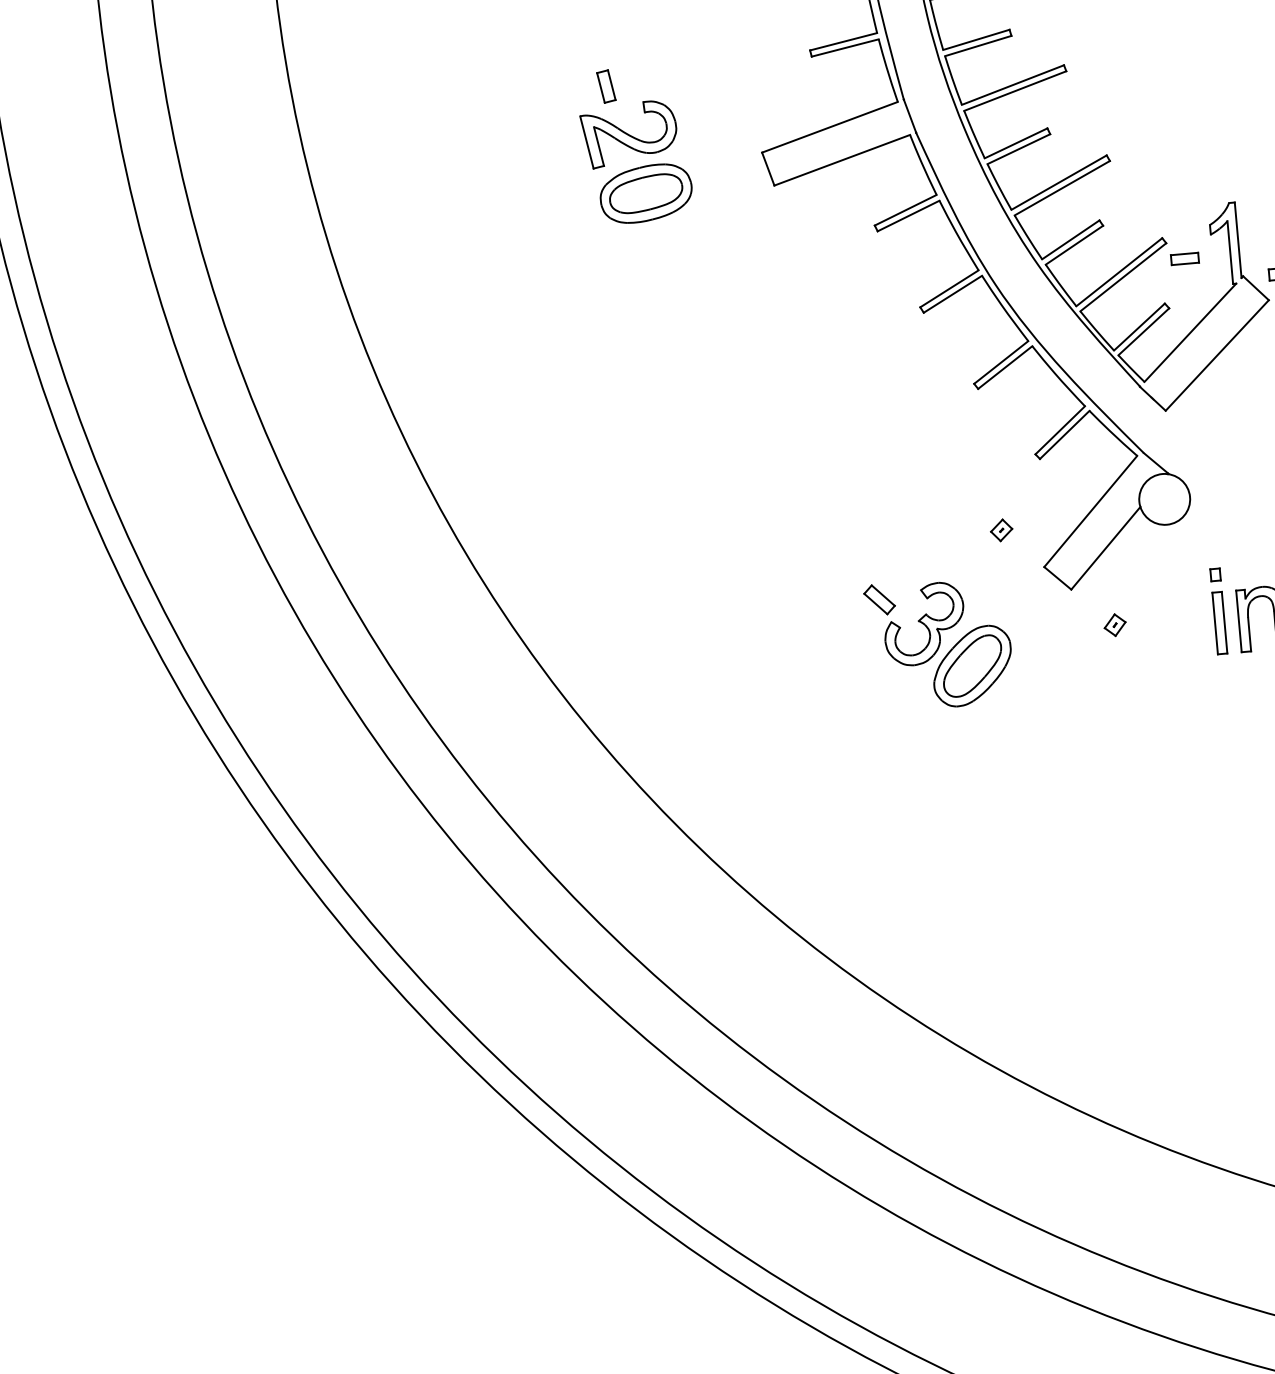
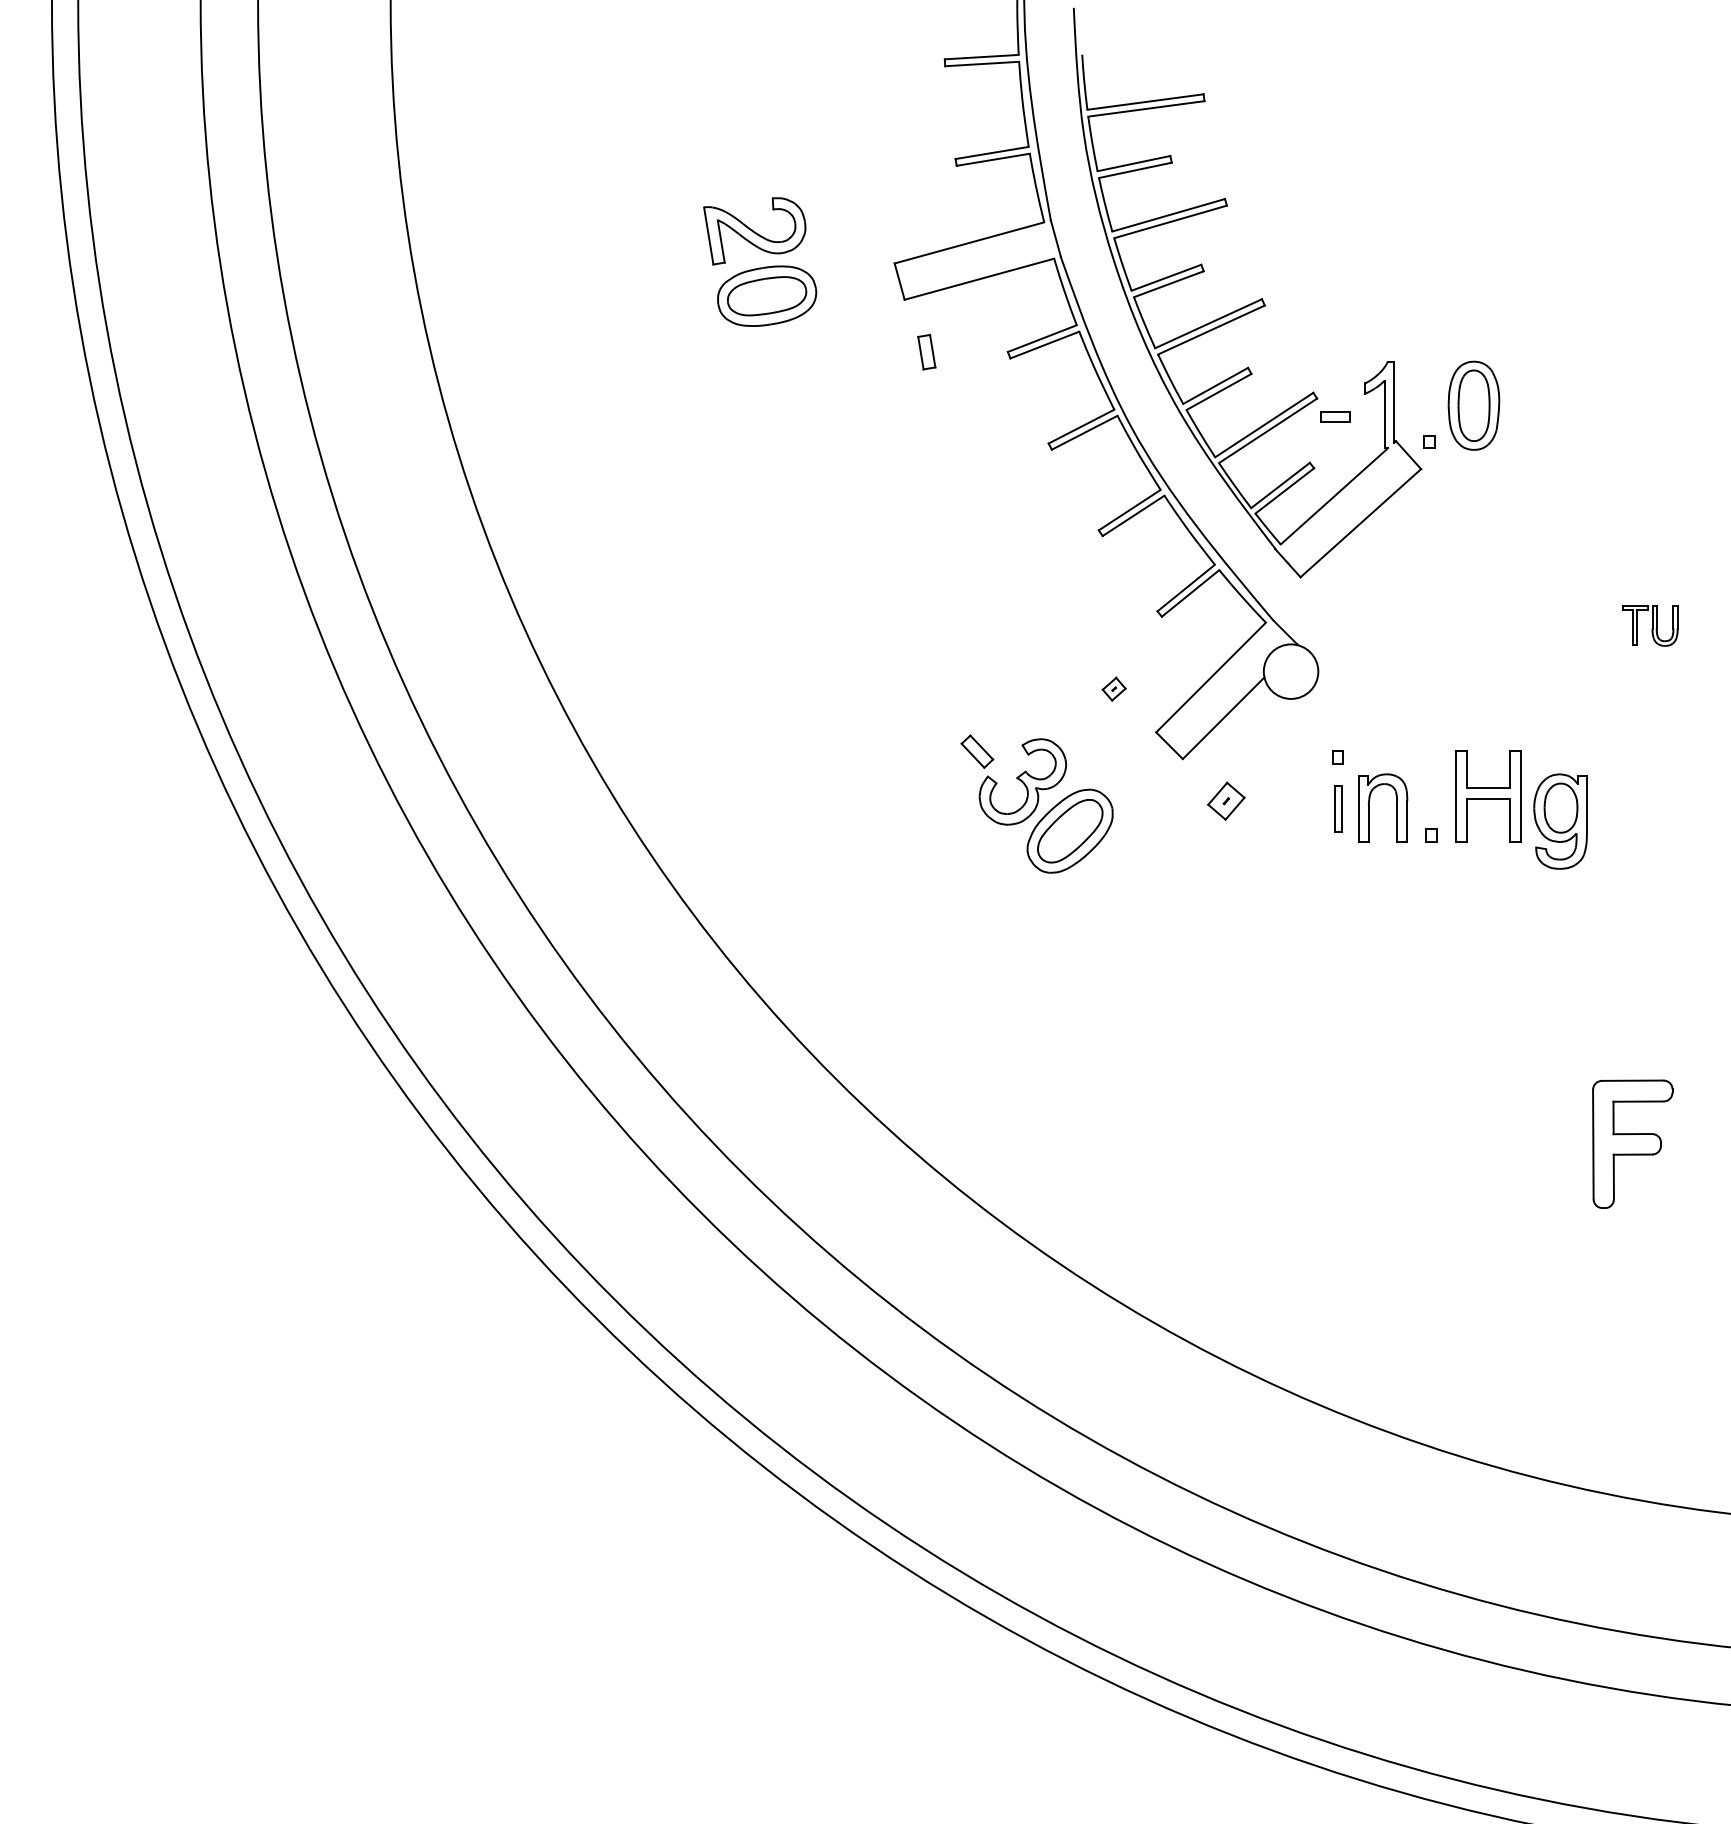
part: (606, 86) -> (926, 352), moved
part: (1219, 622) -> (1337, 808), size x0.7
part: (1114, 624) -> (1225, 800), size x1.6

